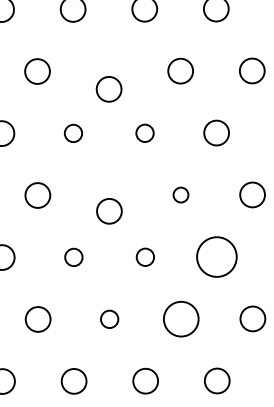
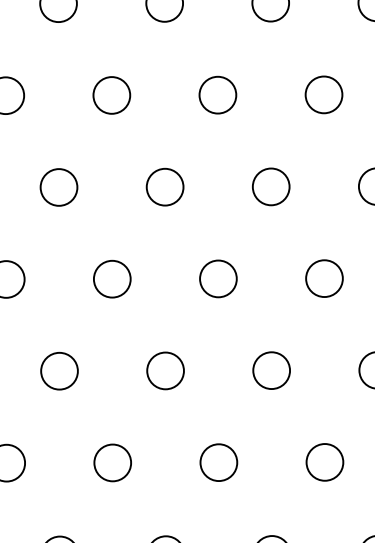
circle: (108, 89) -> (110, 95), moved
circle: (73, 133) -> (59, 187), size x1.43
circle: (144, 133) -> (164, 187), size x1.43
circle: (180, 194) -> (217, 277), size x1.67
circle: (109, 211) -> (112, 279), moved
circle: (216, 256) -> (271, 369), size x0.62
circle: (73, 257) -> (59, 371), size x1.43
circle: (145, 257) -> (165, 371), size x1.43
circle: (181, 318) -> (219, 461), size x0.71
circle: (109, 319) -> (112, 463), size x1.43

